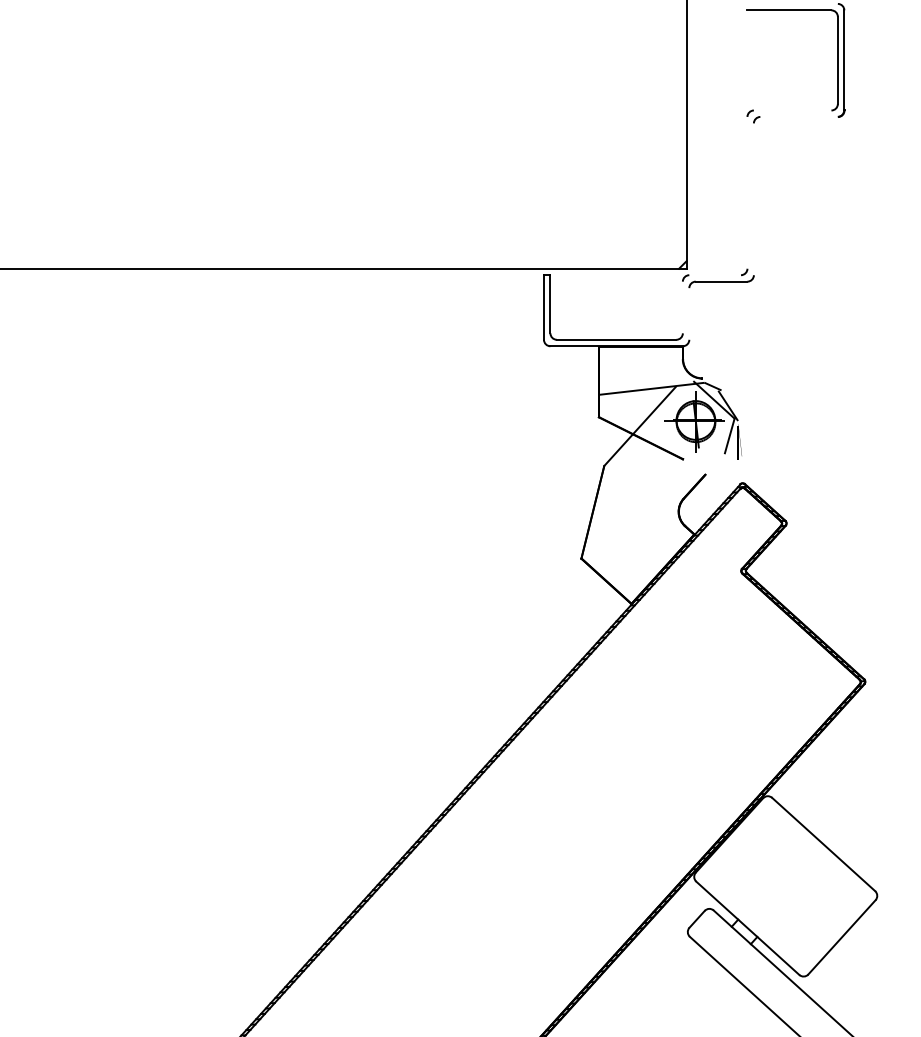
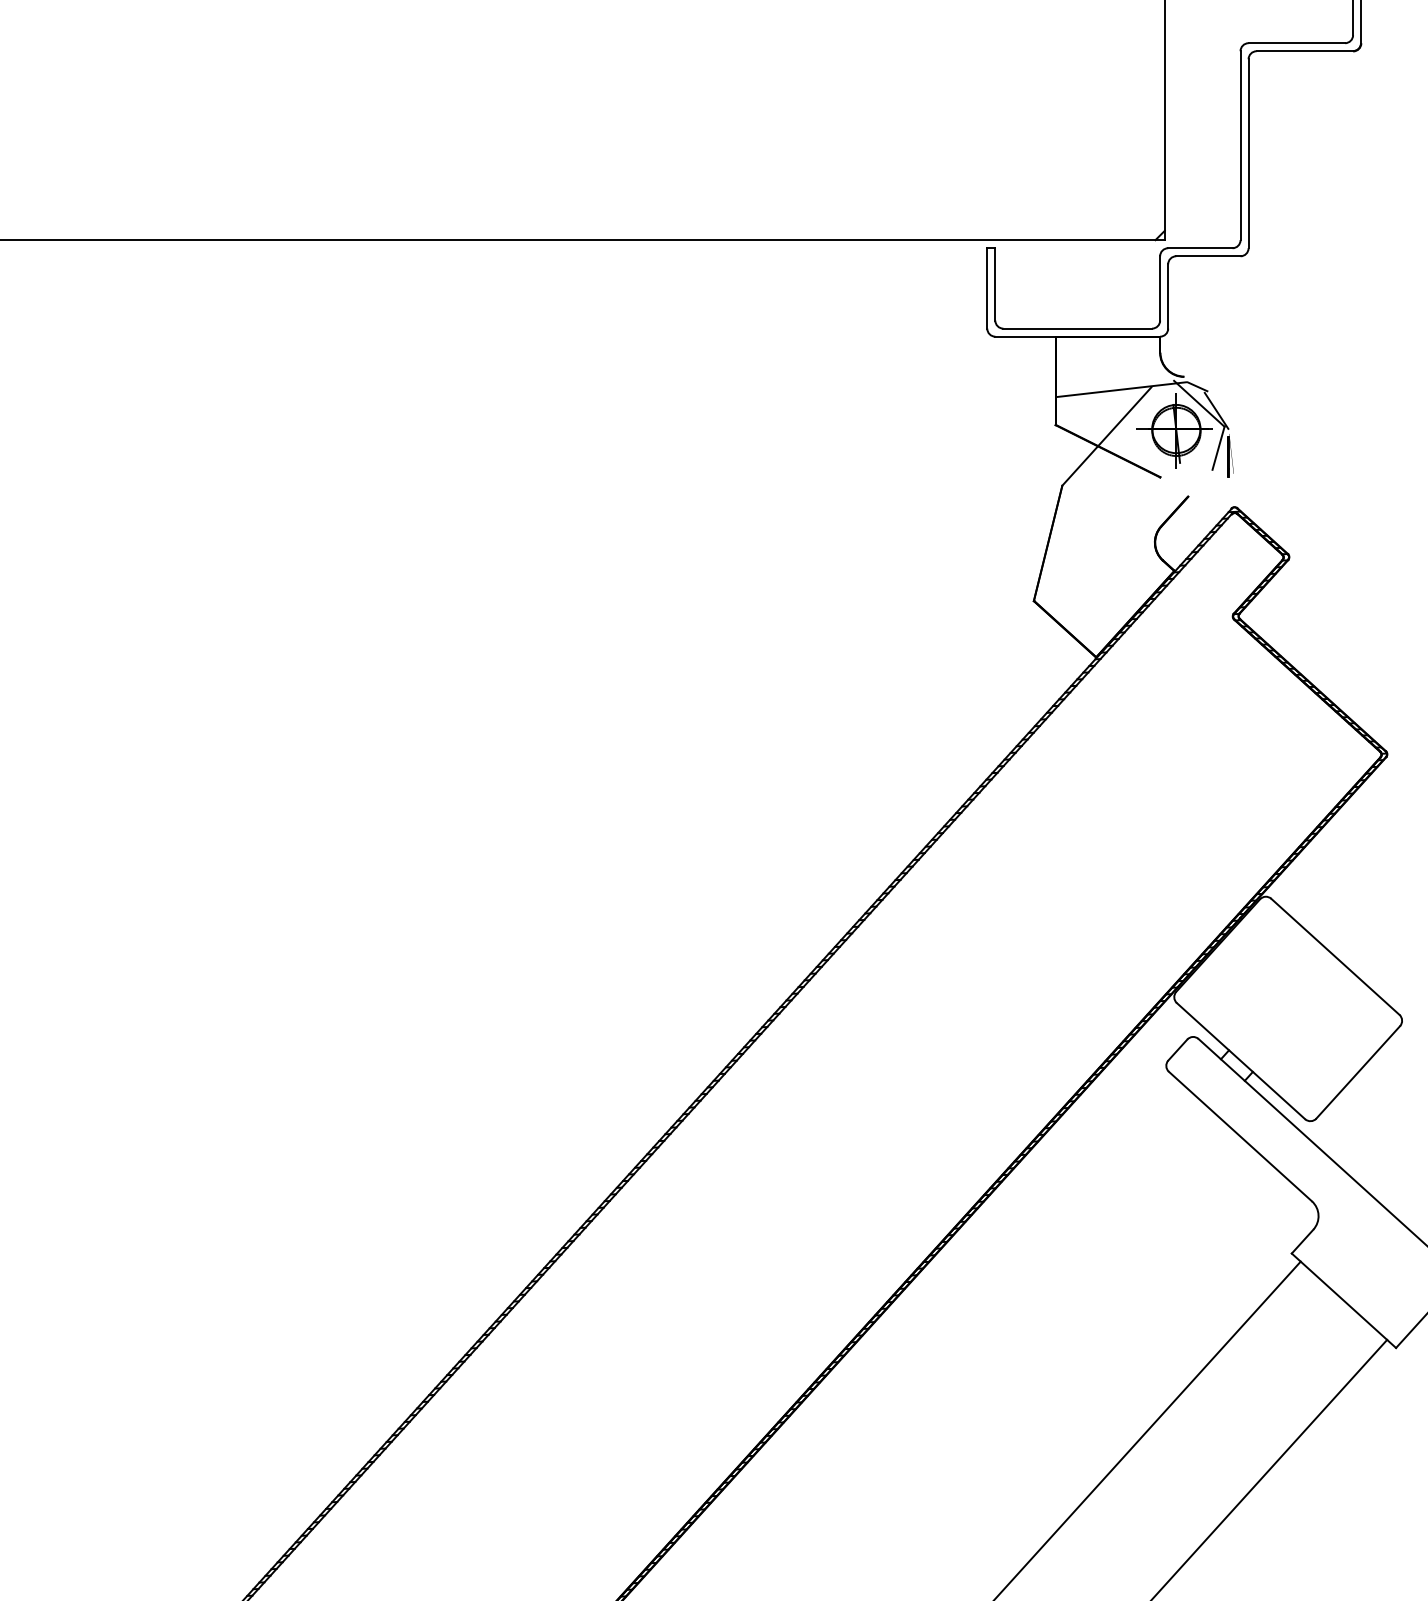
line: (792, 110) -> (1296, 43), added
line: (798, 117) -> (1304, 51), added
line: (747, 192) -> (1240, 145), added
line: (753, 199) -> (1248, 153), added
line: (715, 275) -> (1200, 248), added
line: (683, 307) -> (1160, 288), added
line: (689, 313) -> (1168, 296), added

